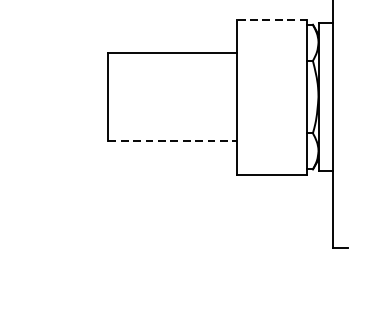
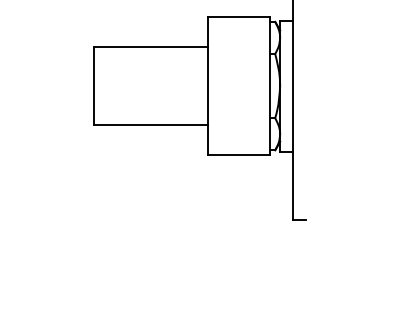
line: (271, 19) -> (238, 17), dashed -> solid
line: (173, 141) -> (151, 125), dashed -> solid

